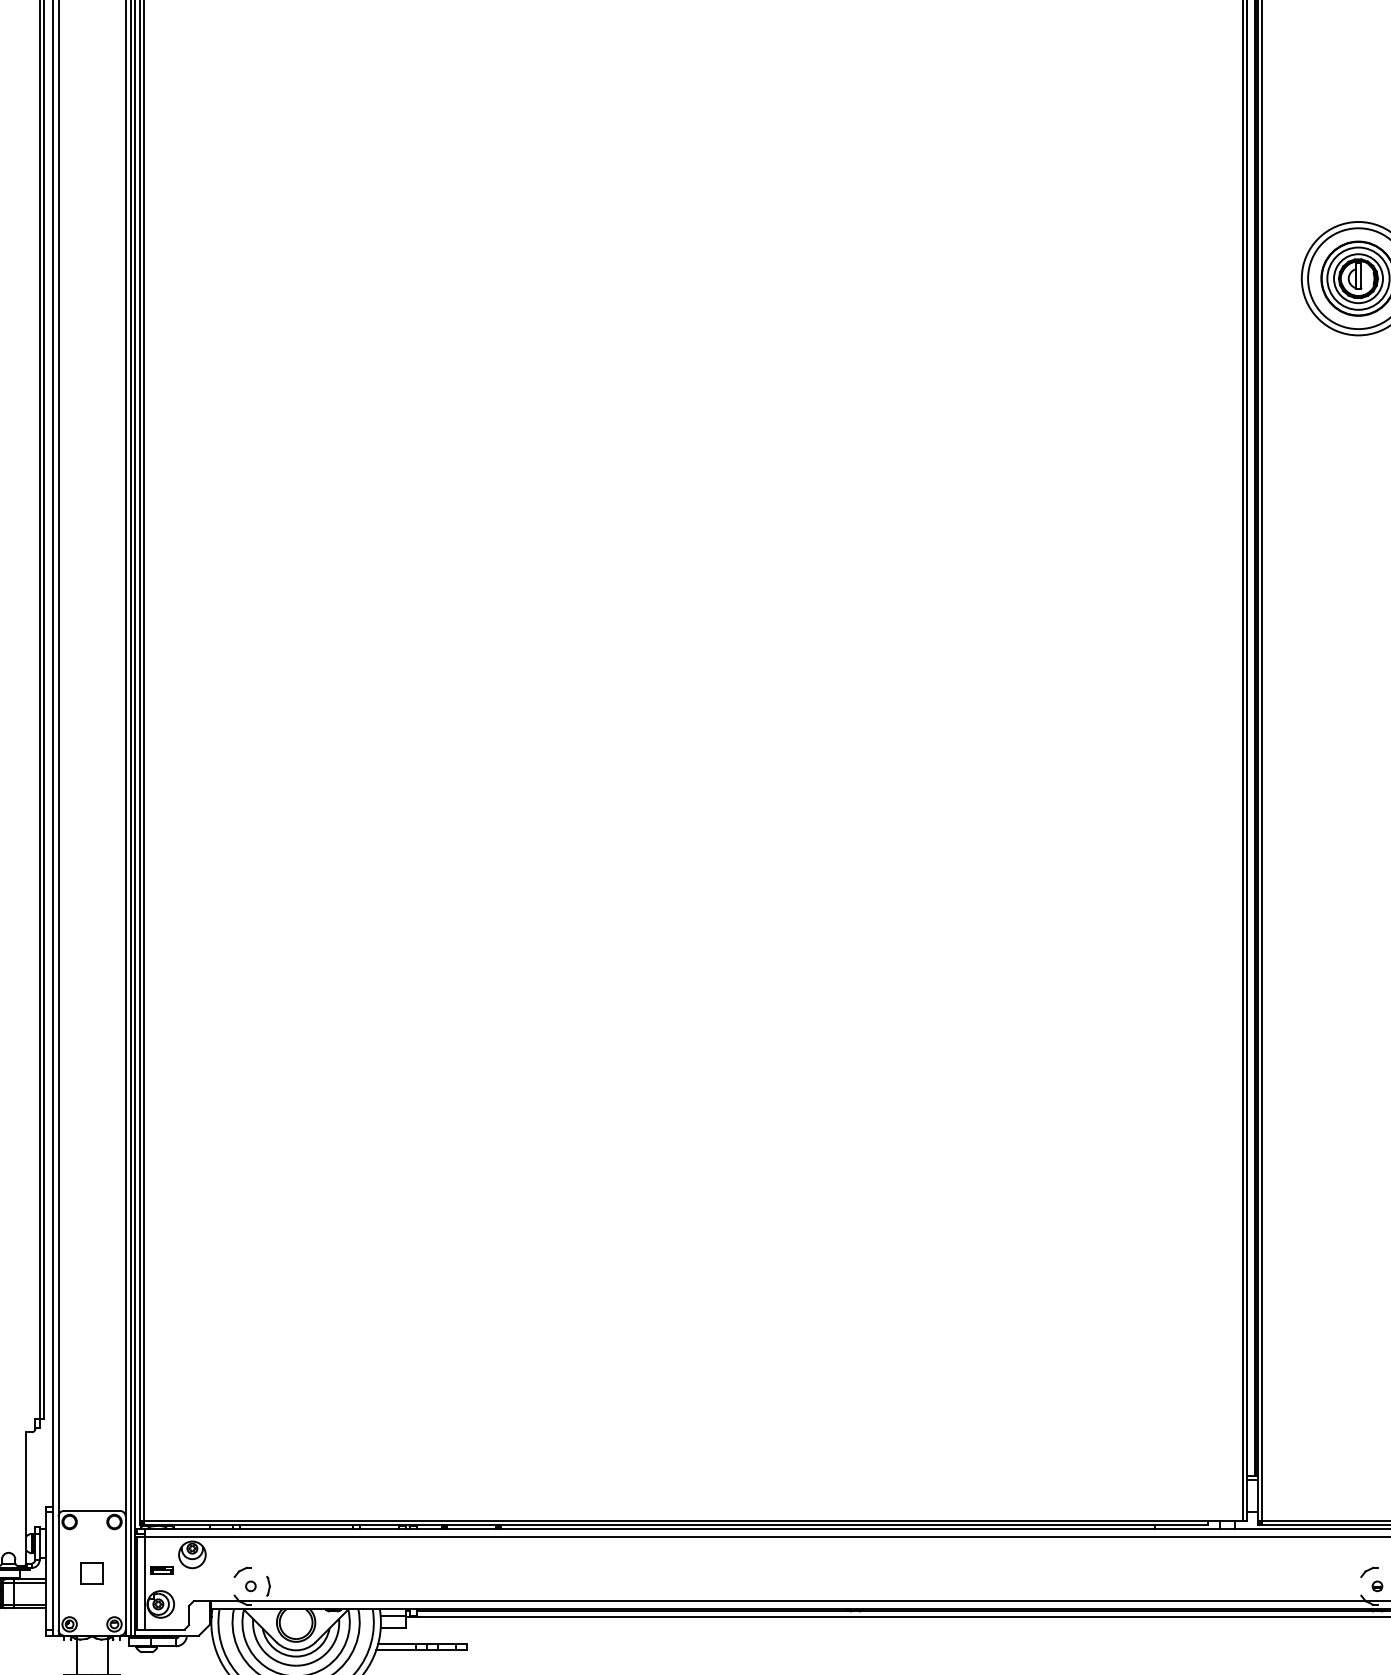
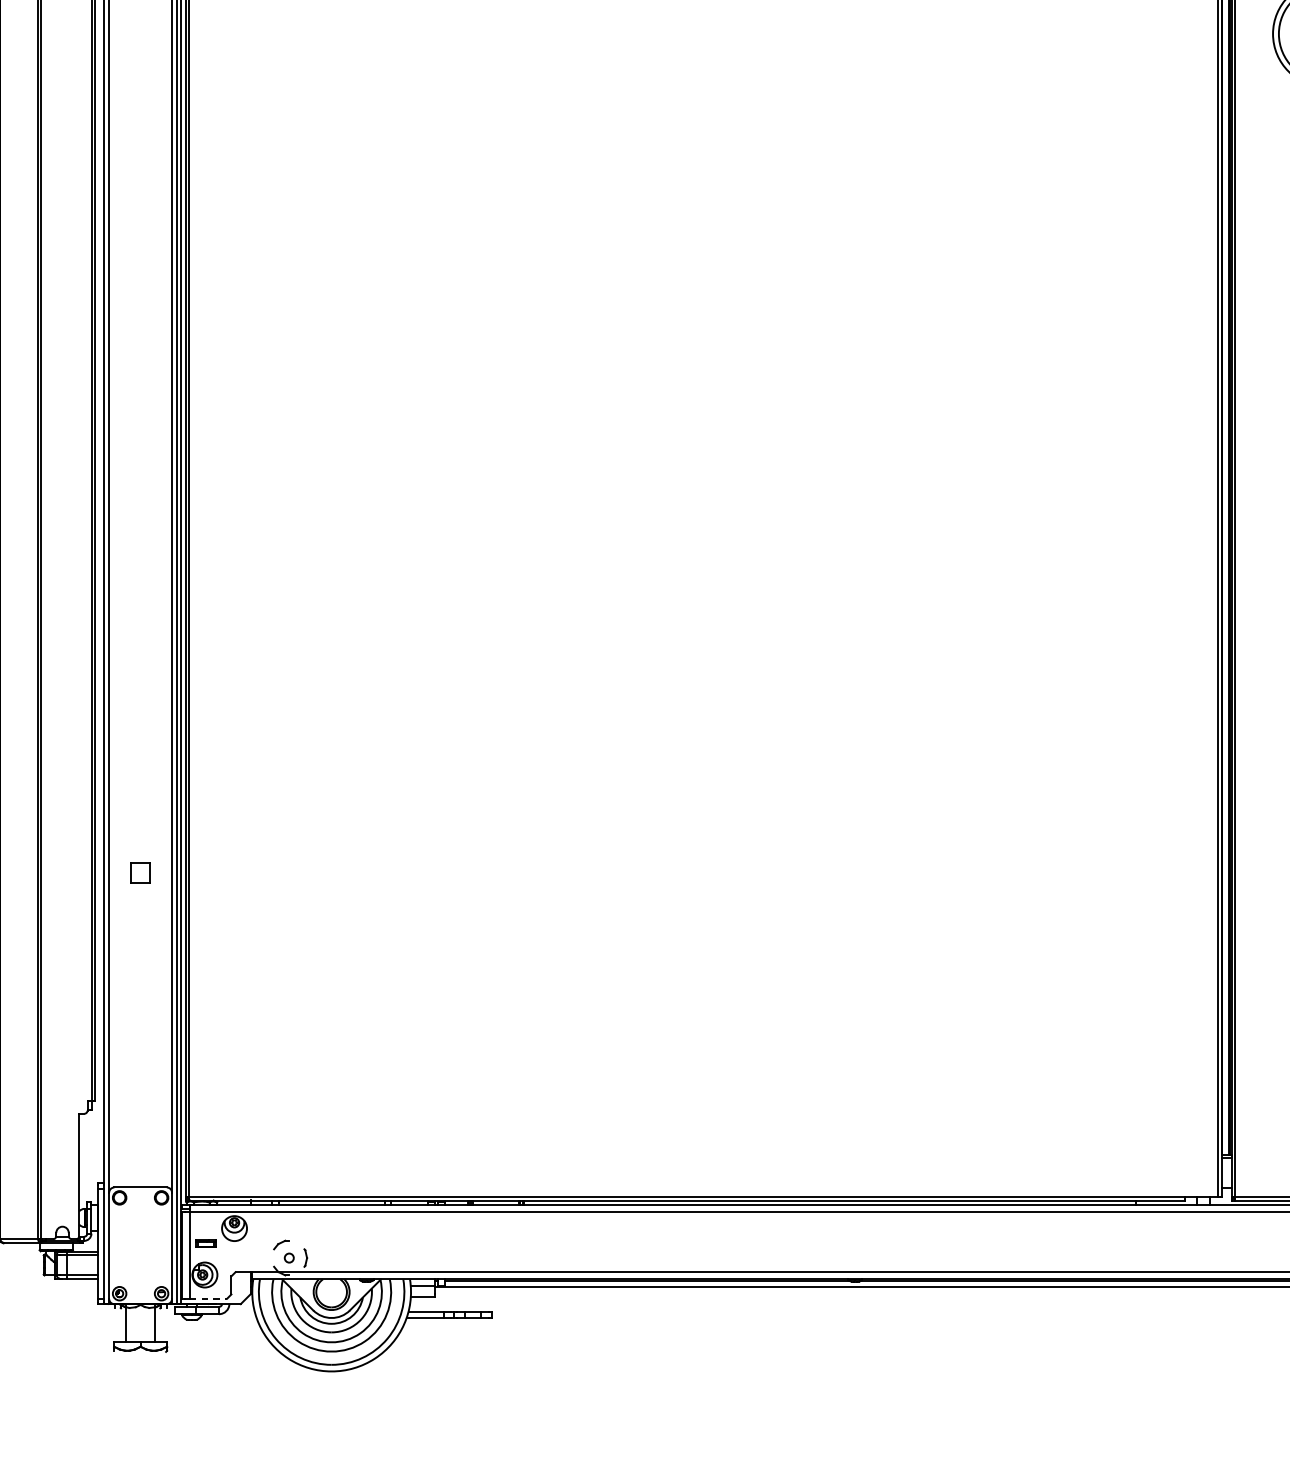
part: (91, 1573) -> (140, 873), moved
line: (165, 1629) -> (209, 1298), solid -> dashed

